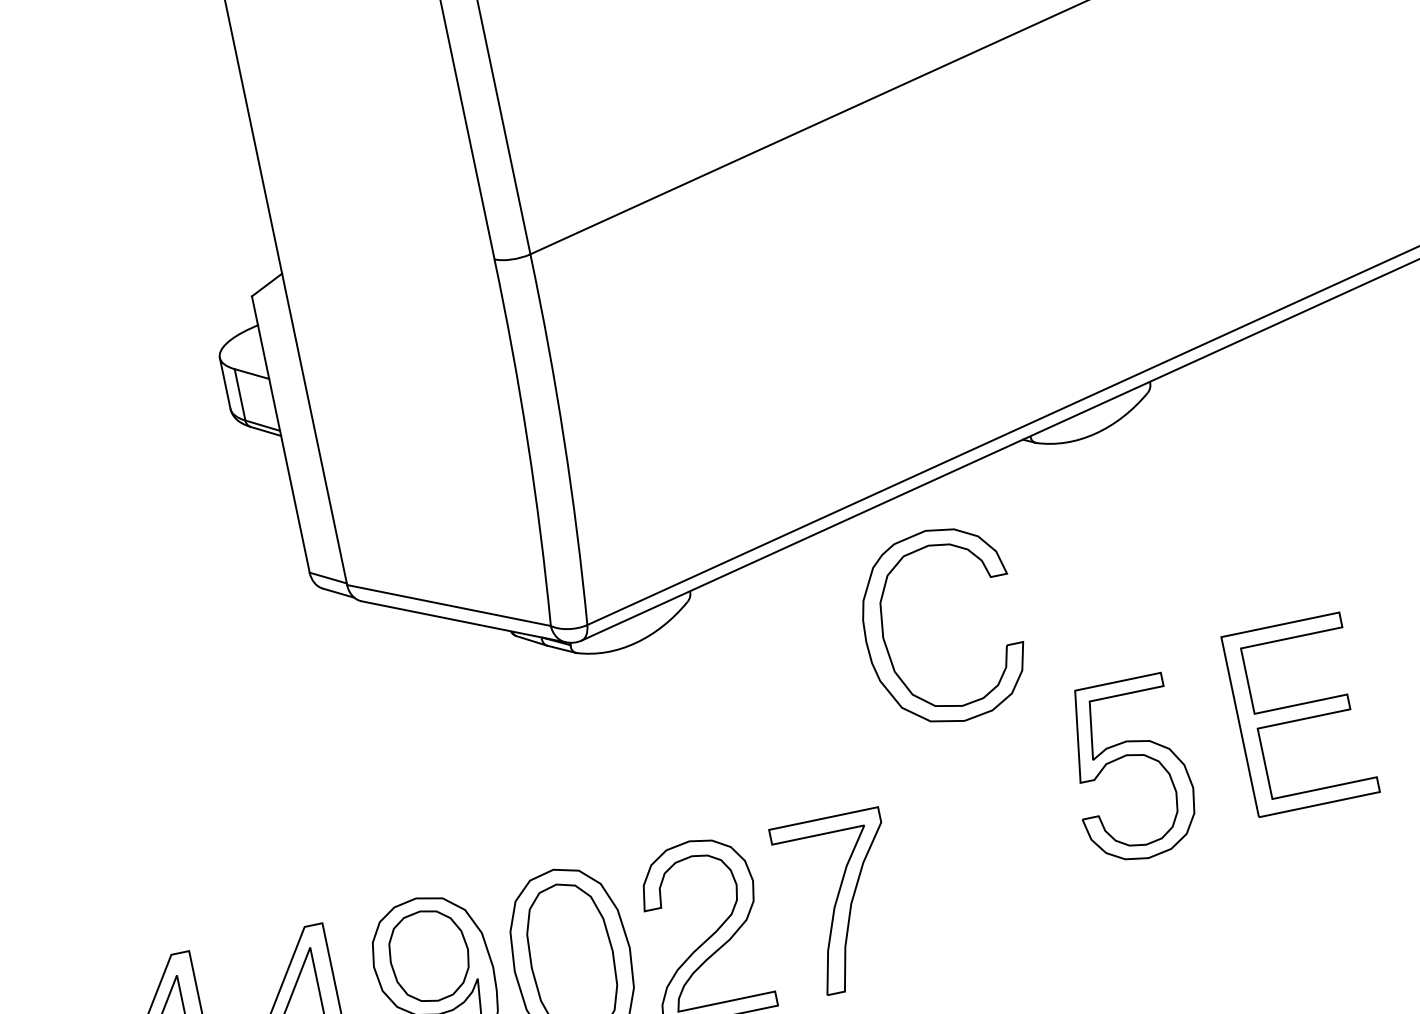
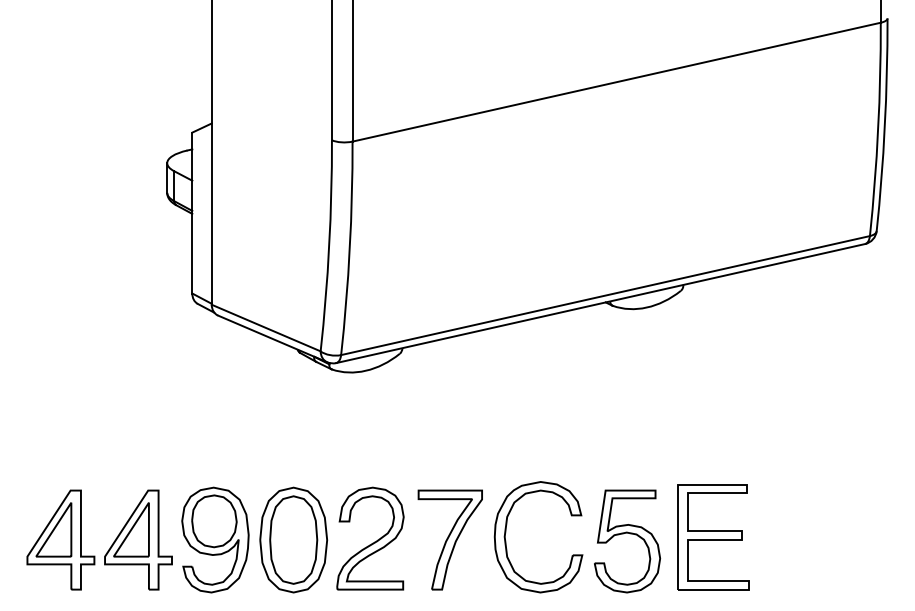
part: (887, 643) -> (506, 540), moved
part: (1300, 715) -> (713, 537), moved
part: (1133, 757) -> (630, 534), moved

